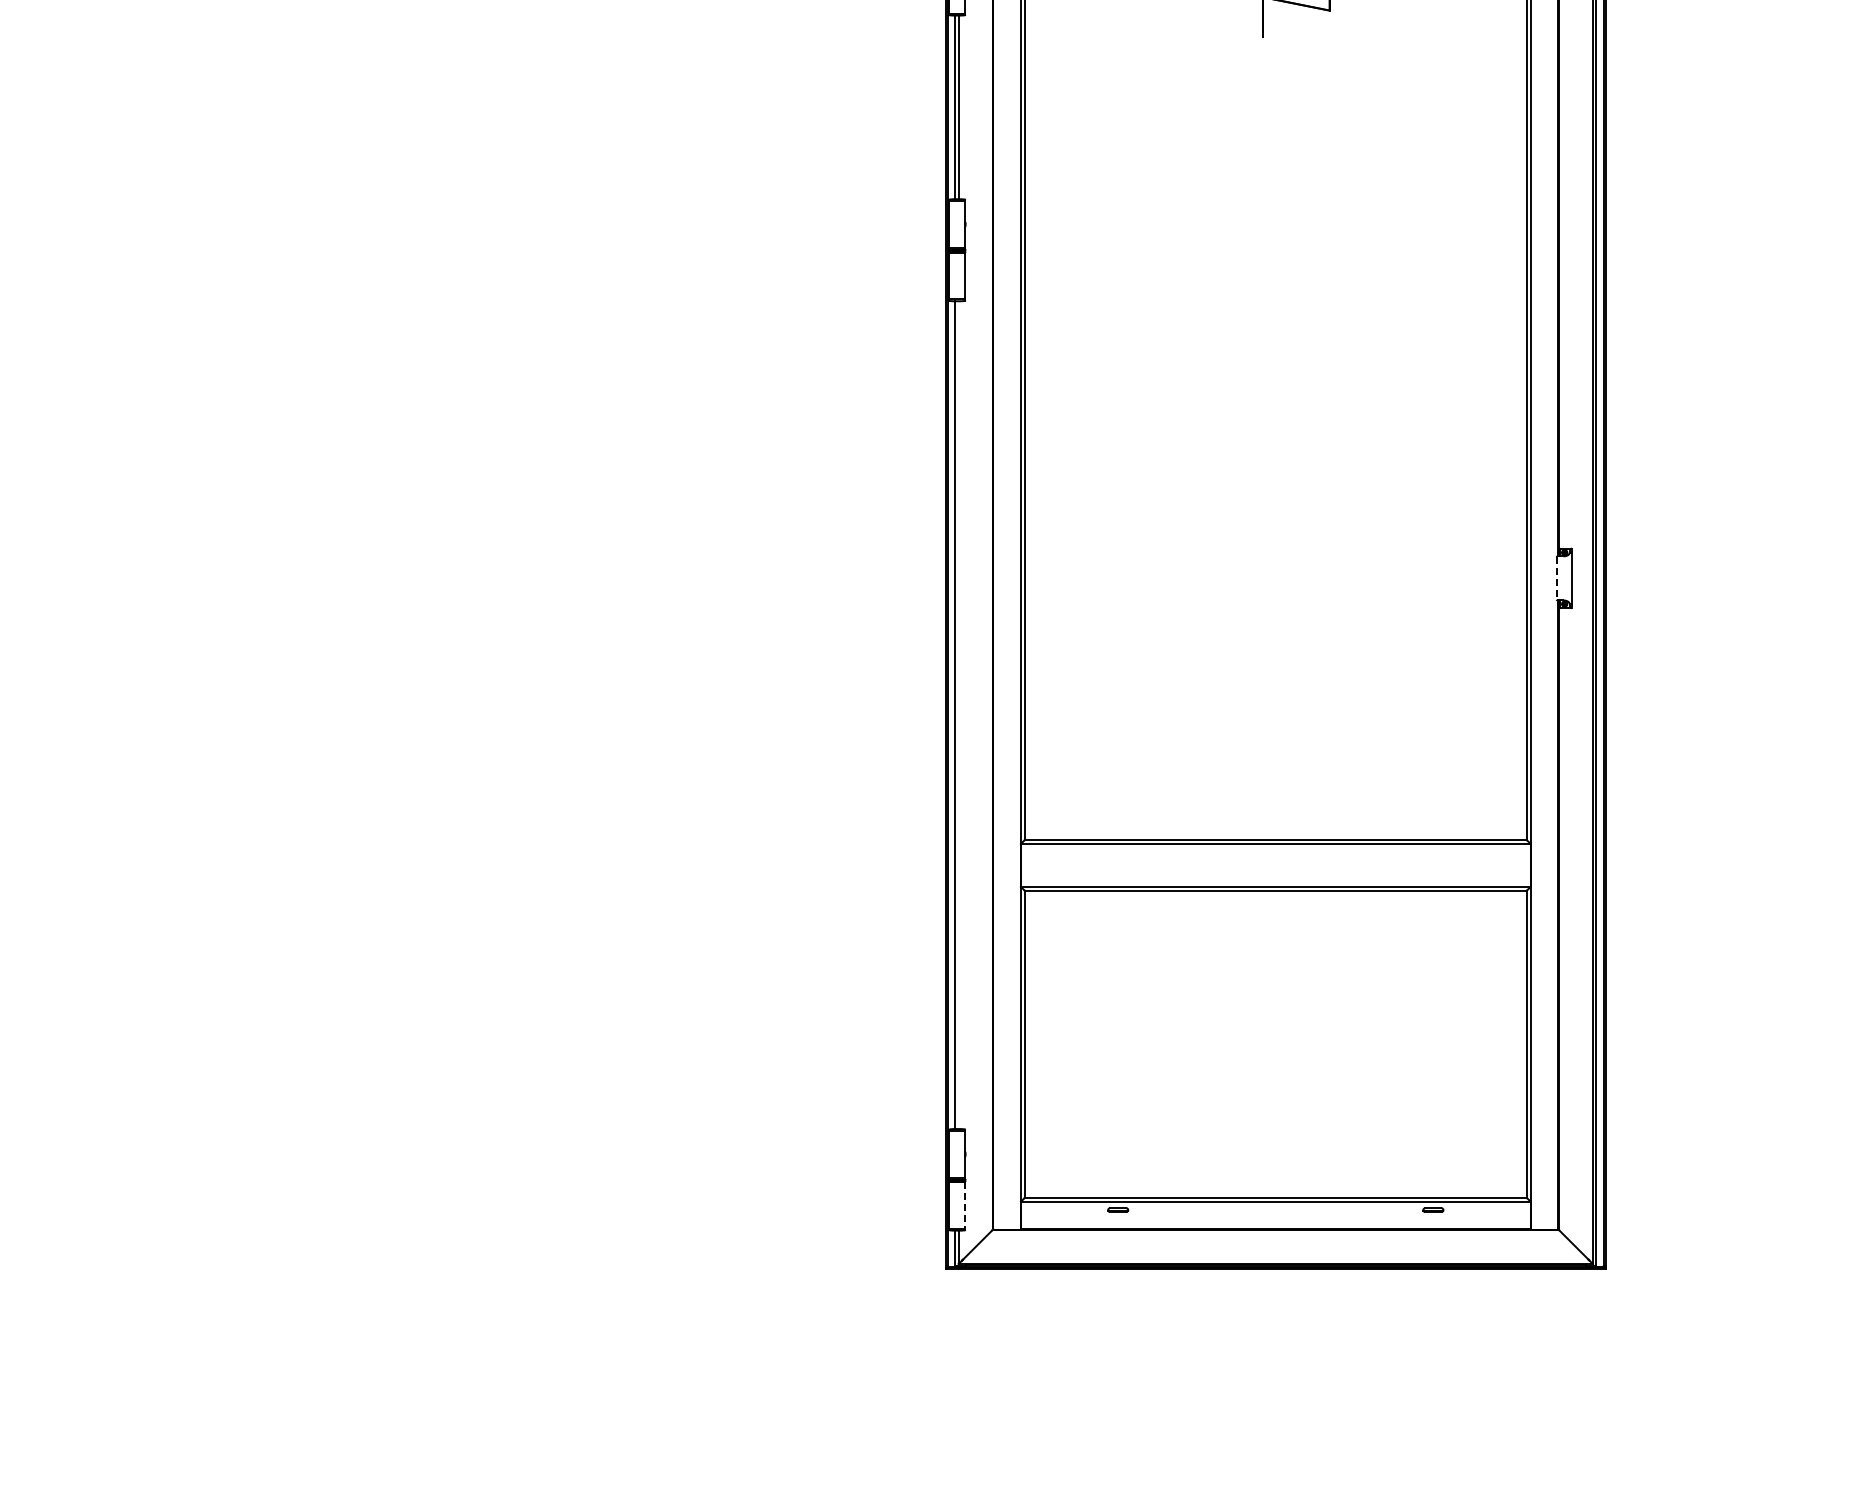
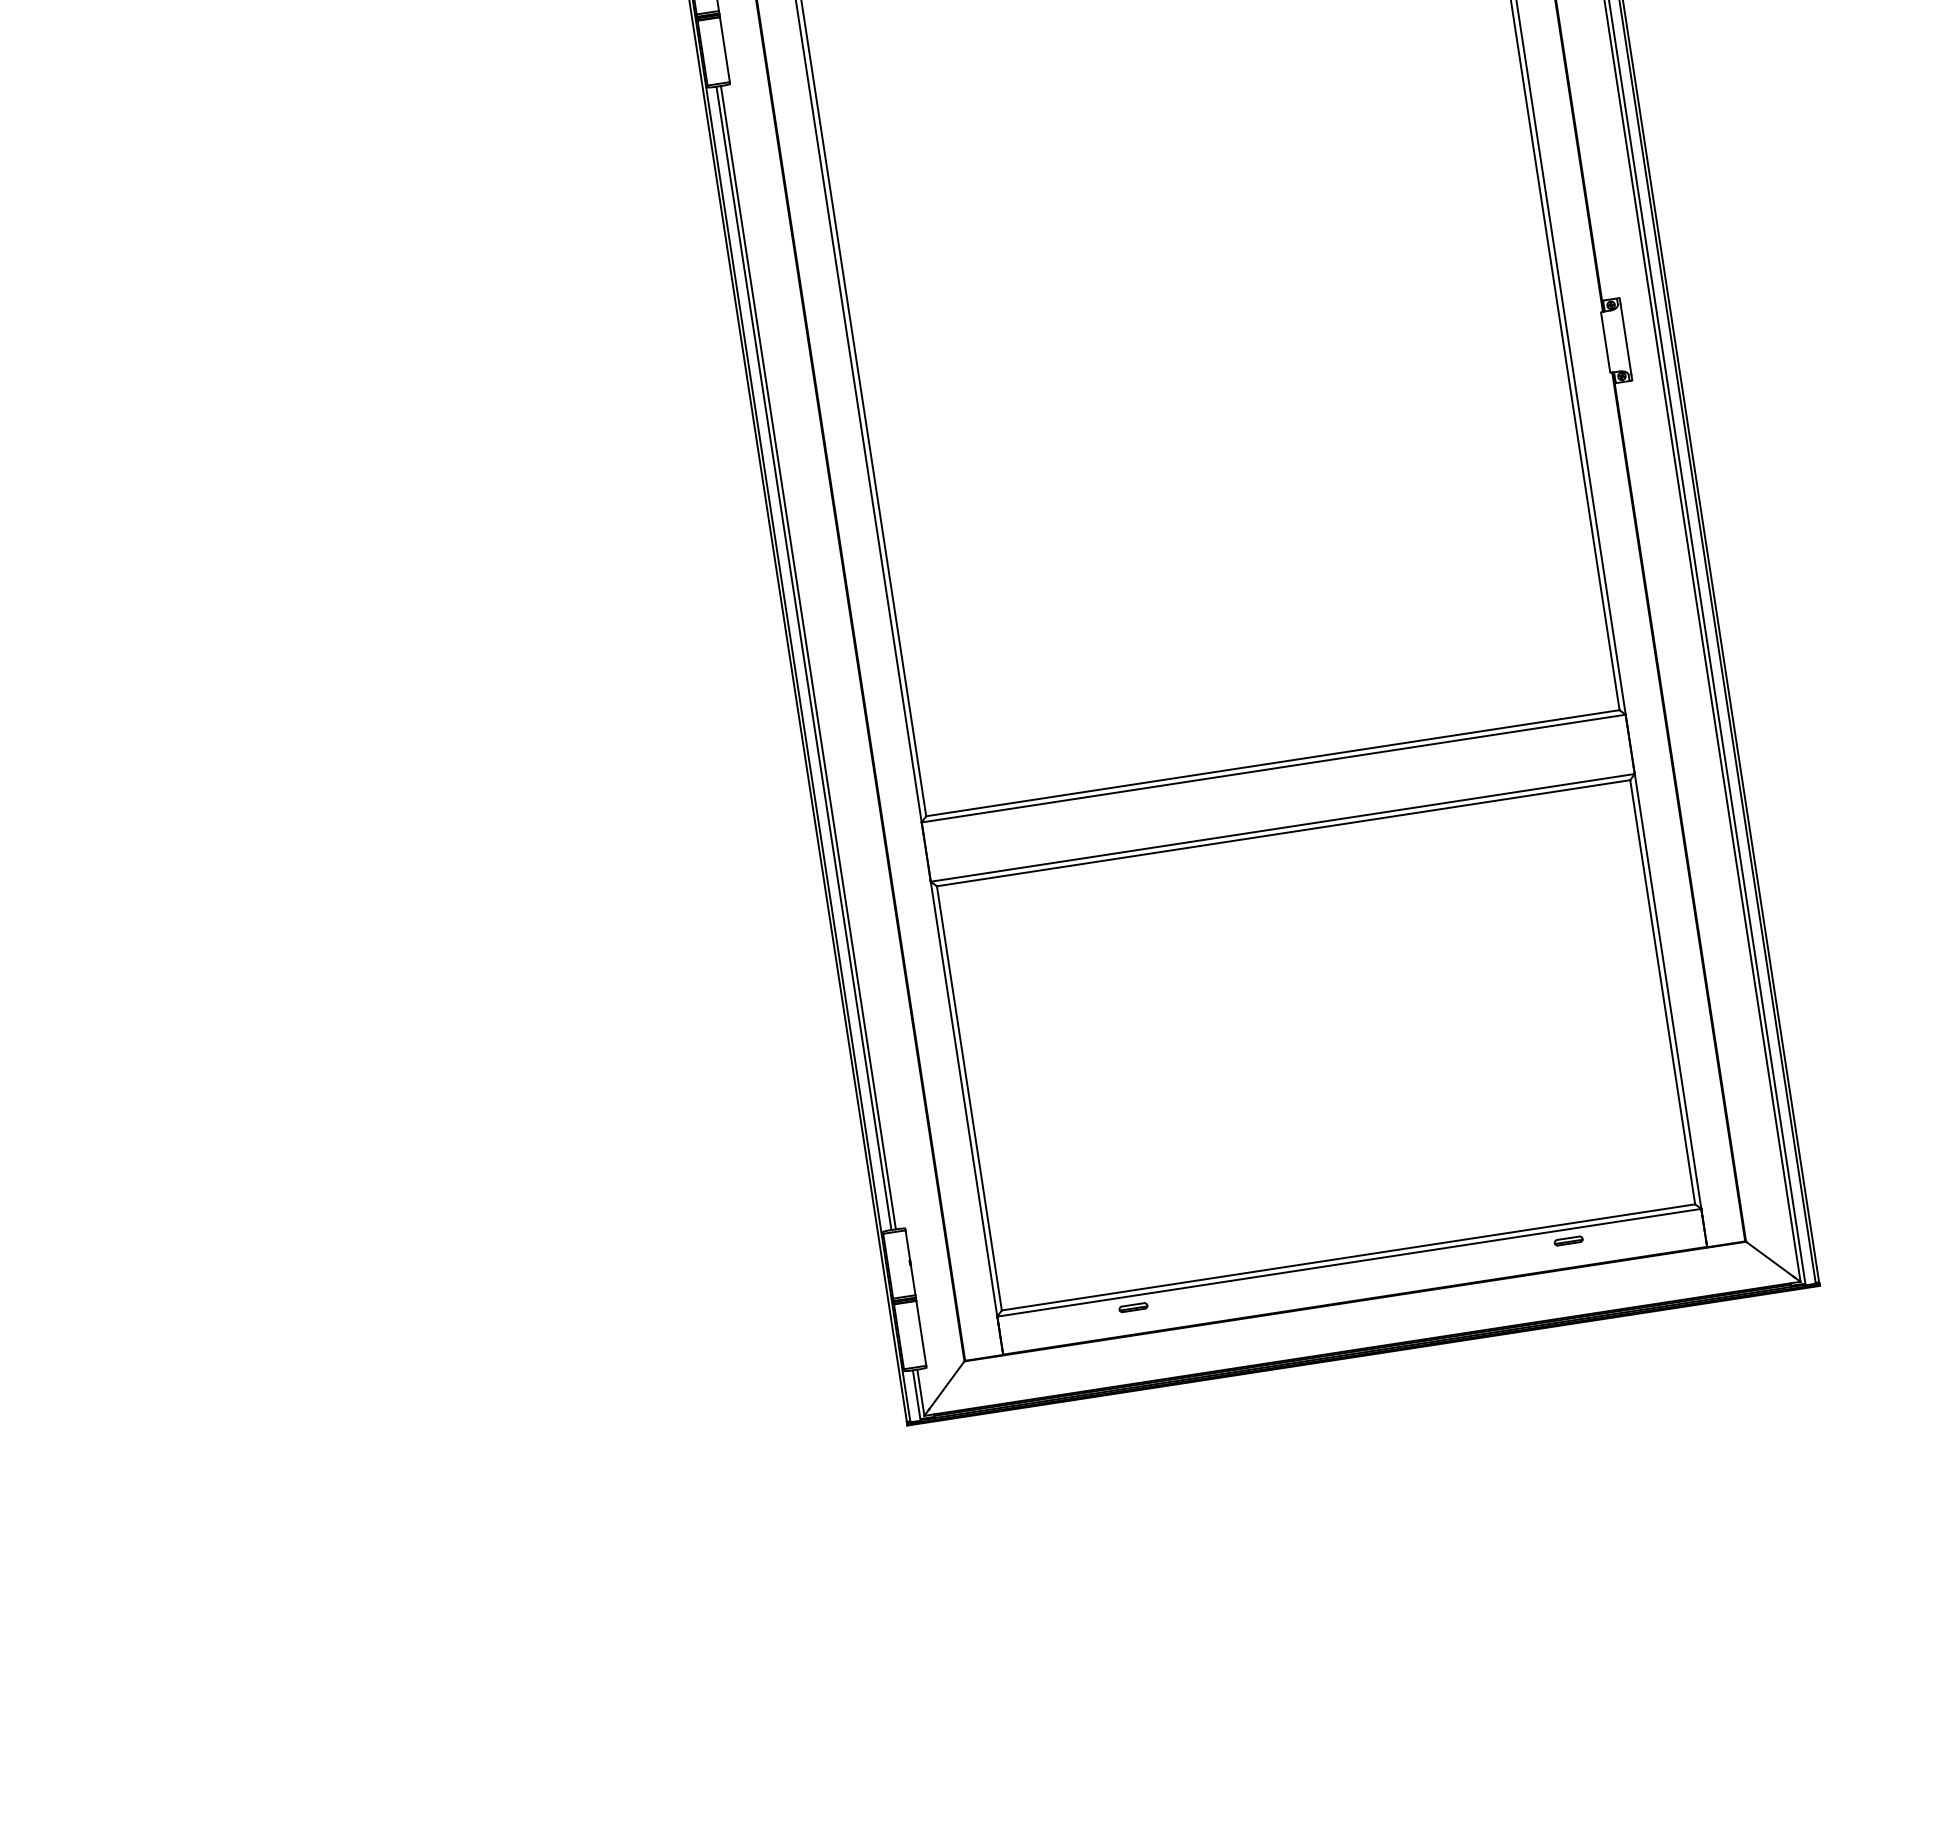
line: (1556, 578) -> (1605, 342), dashed -> solid
line: (958, 714) -> (808, 656), added
line: (965, 1205) -> (921, 1333), dashed -> solid

